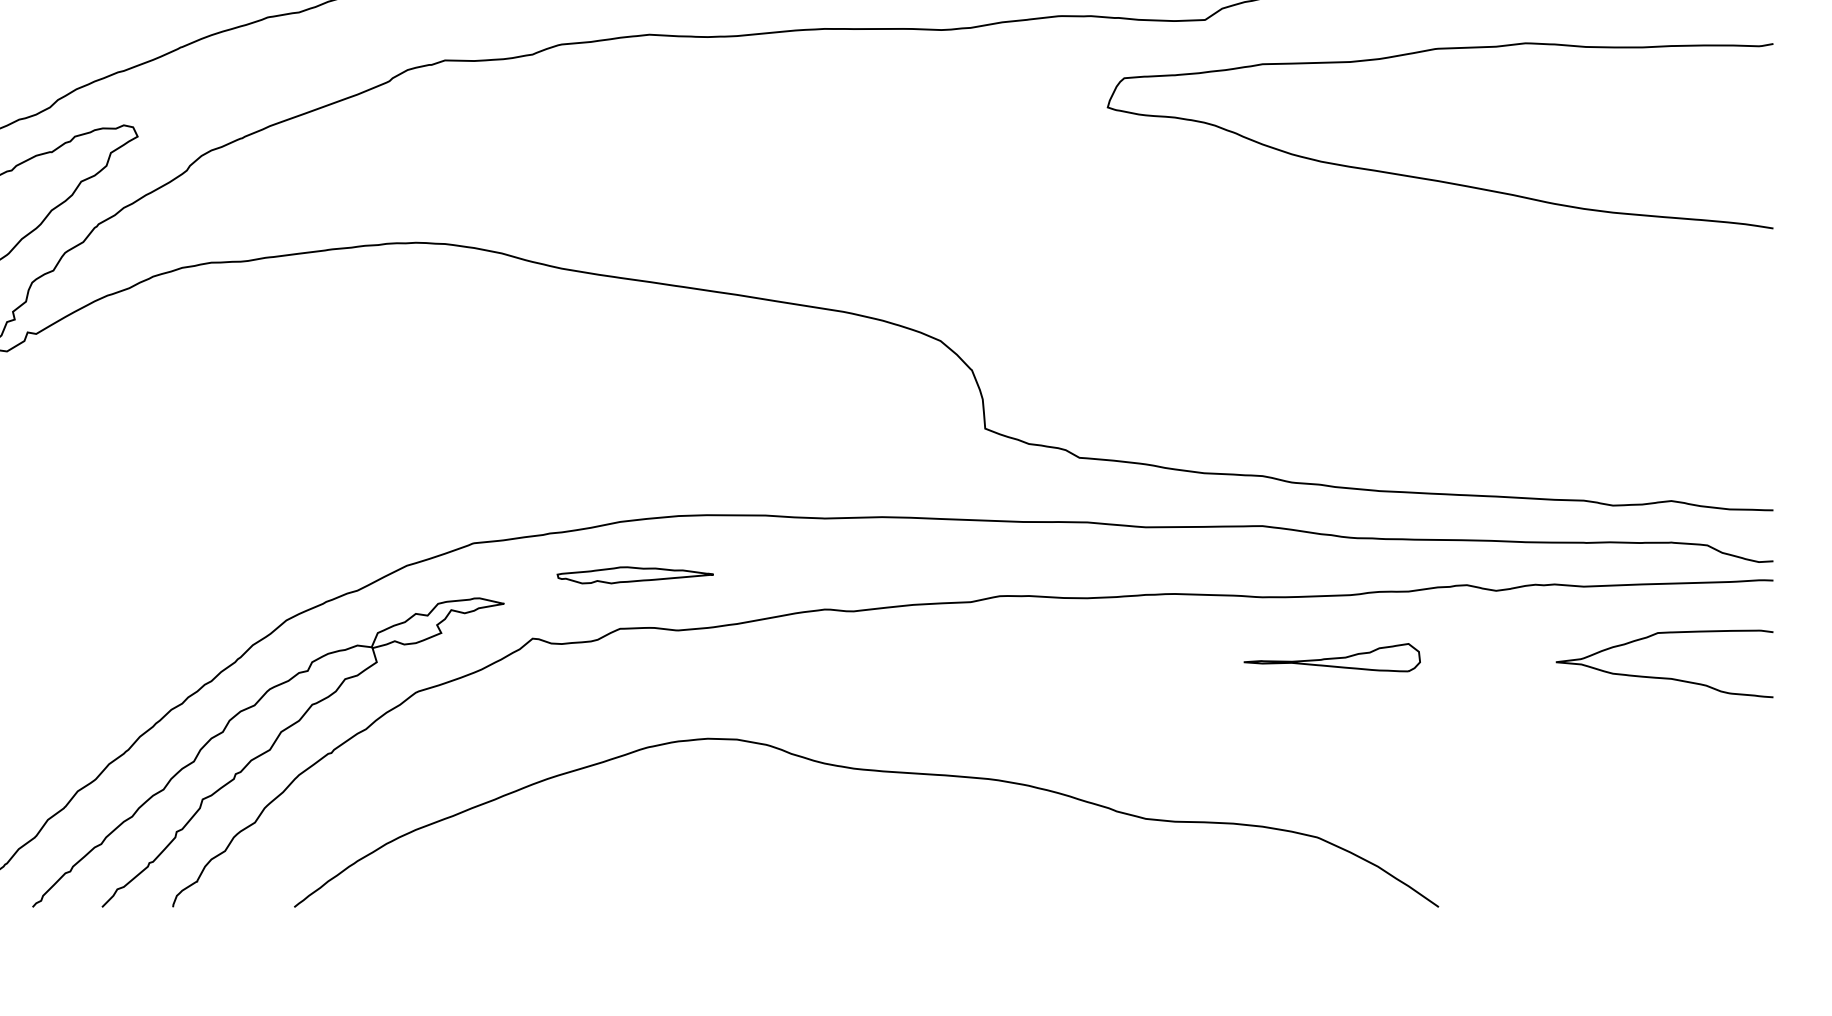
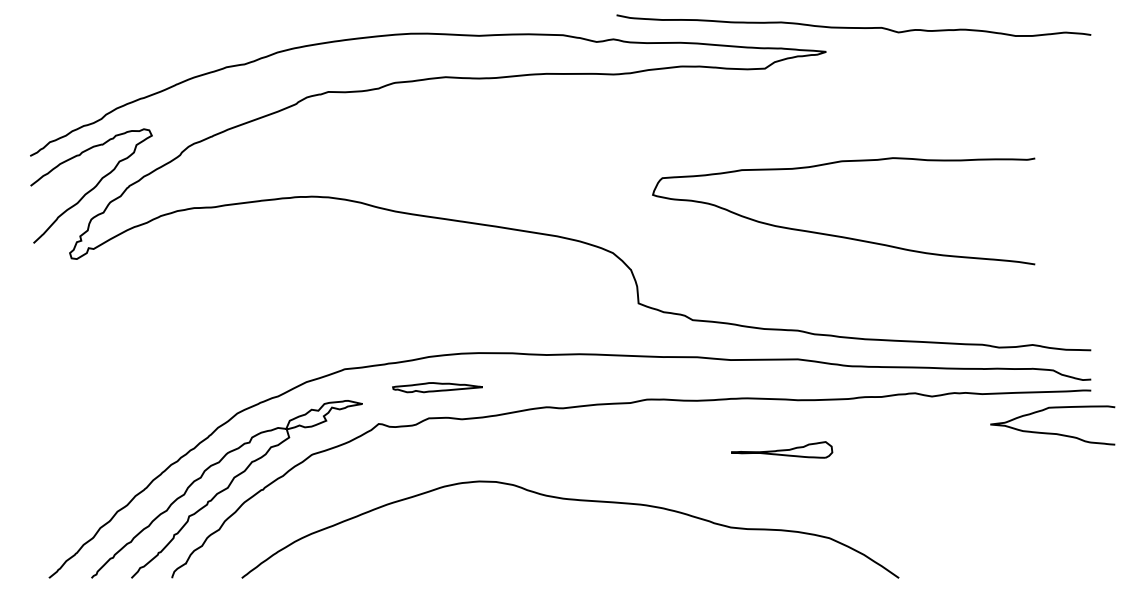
curve: (1432, 178) -> (839, 235), moved
part: (1333, 656) -> (782, 449), moved
curve: (1664, 676) -> (1052, 432), moved

